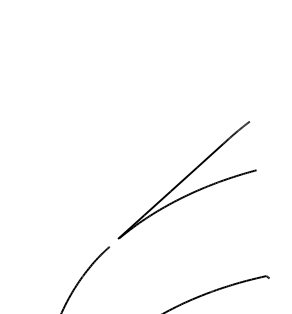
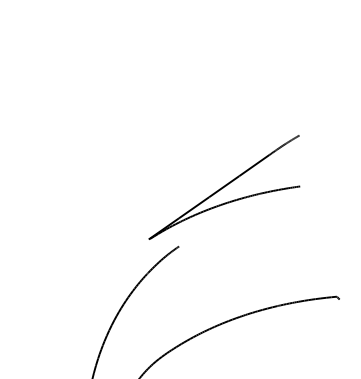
part: (184, 180) -> (224, 187), moved

